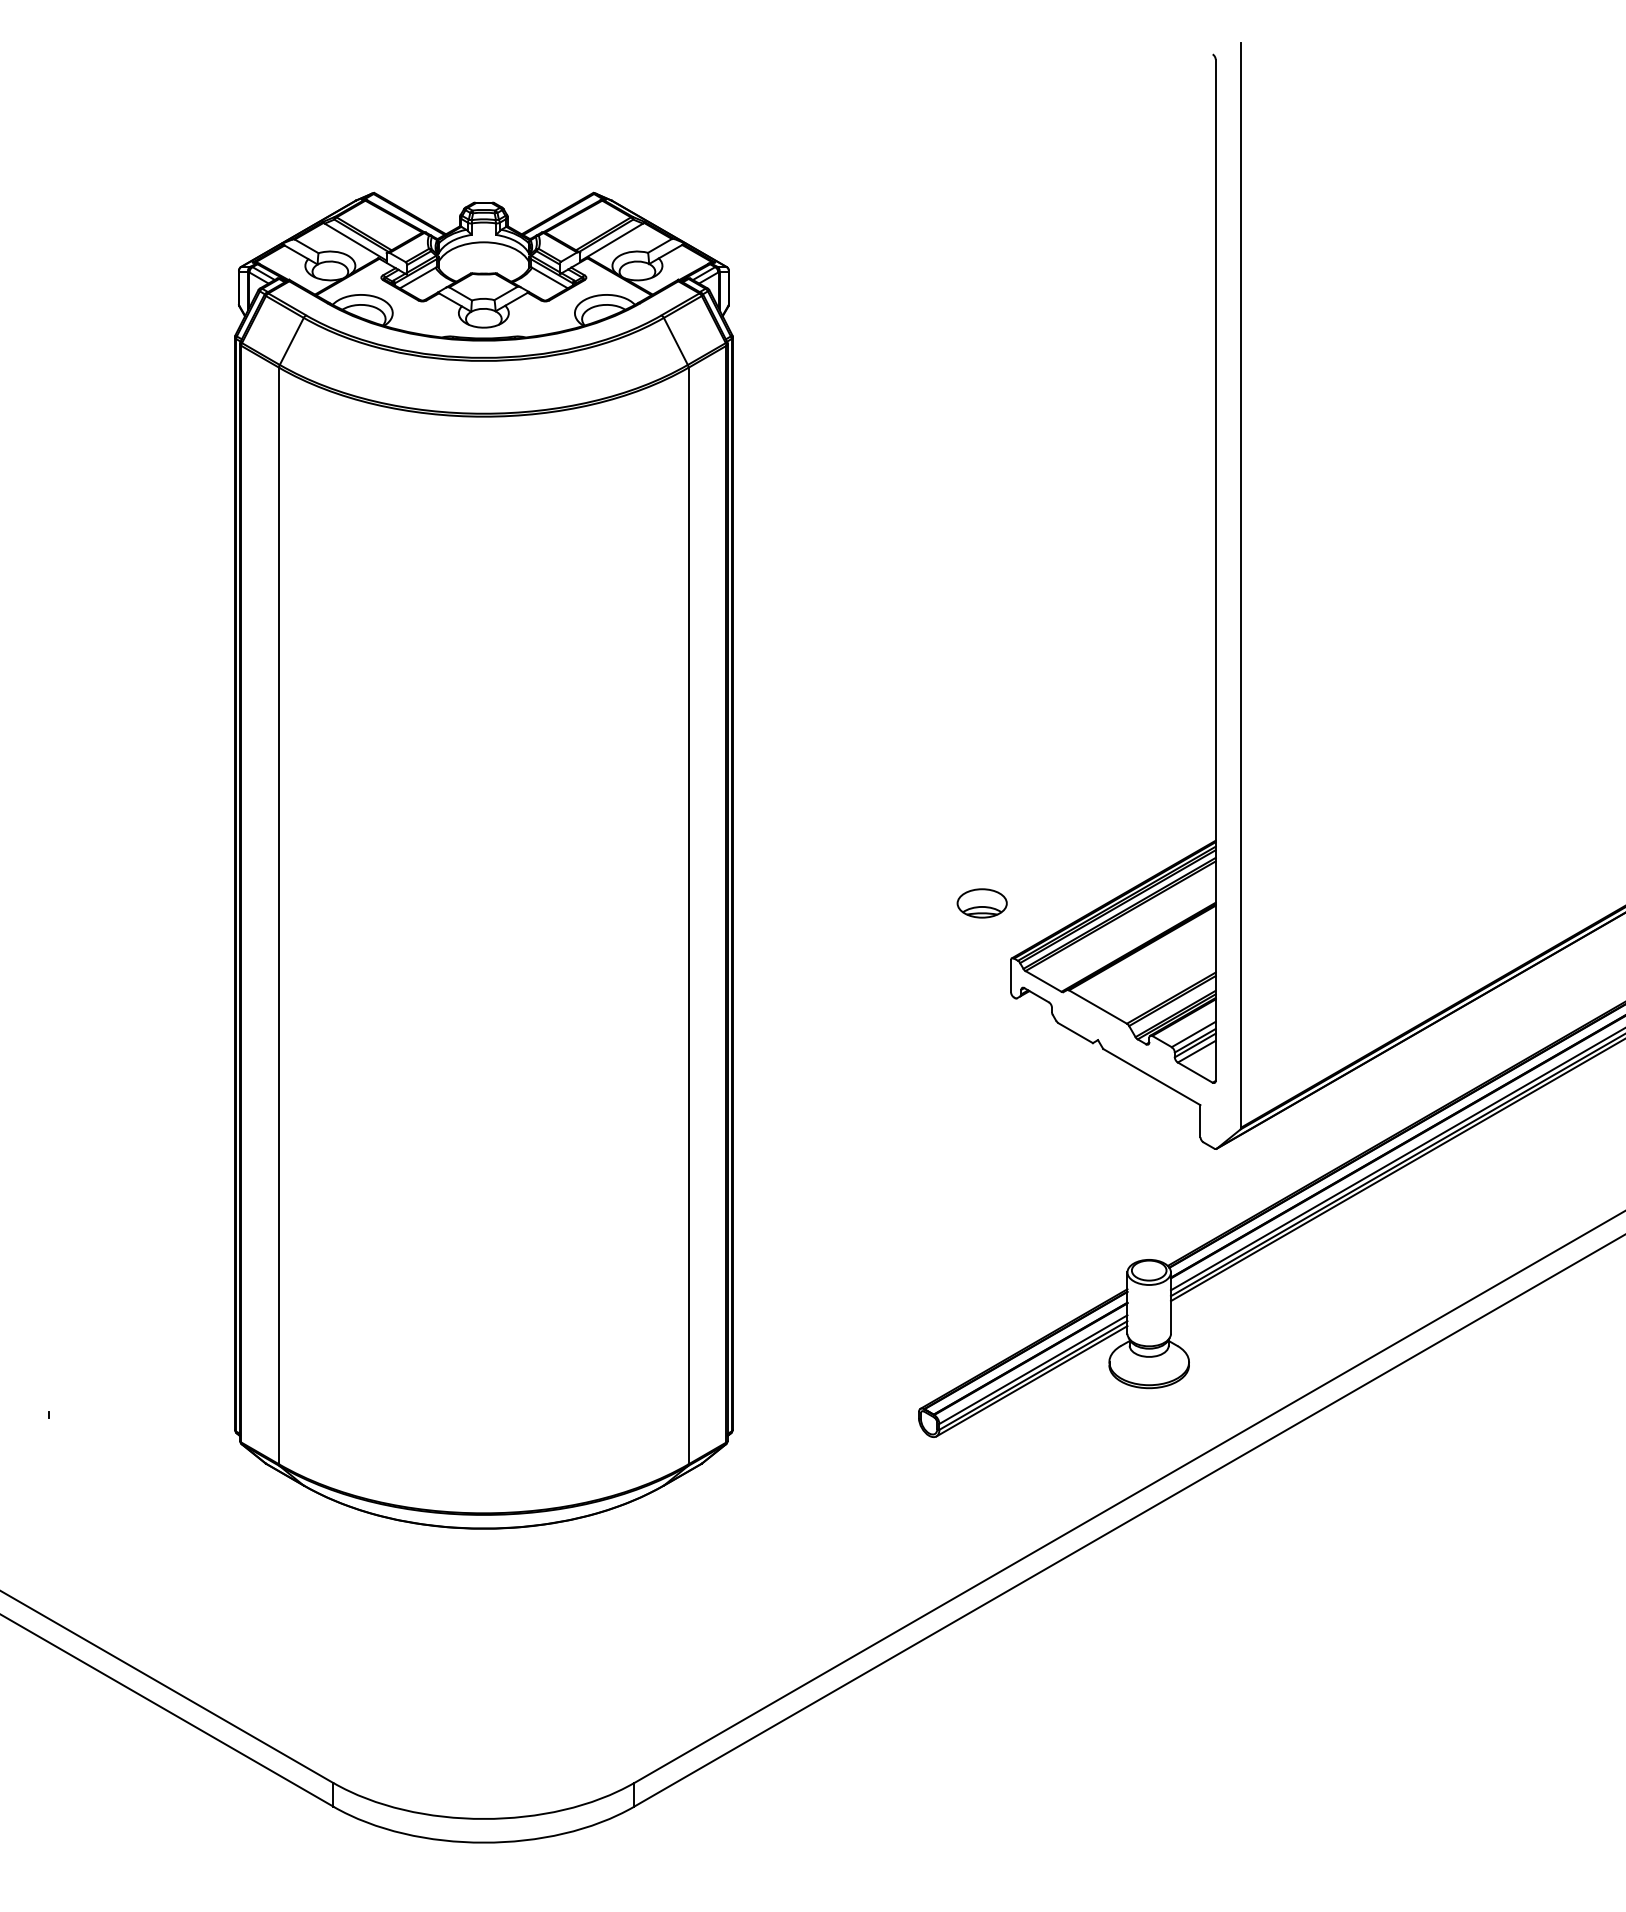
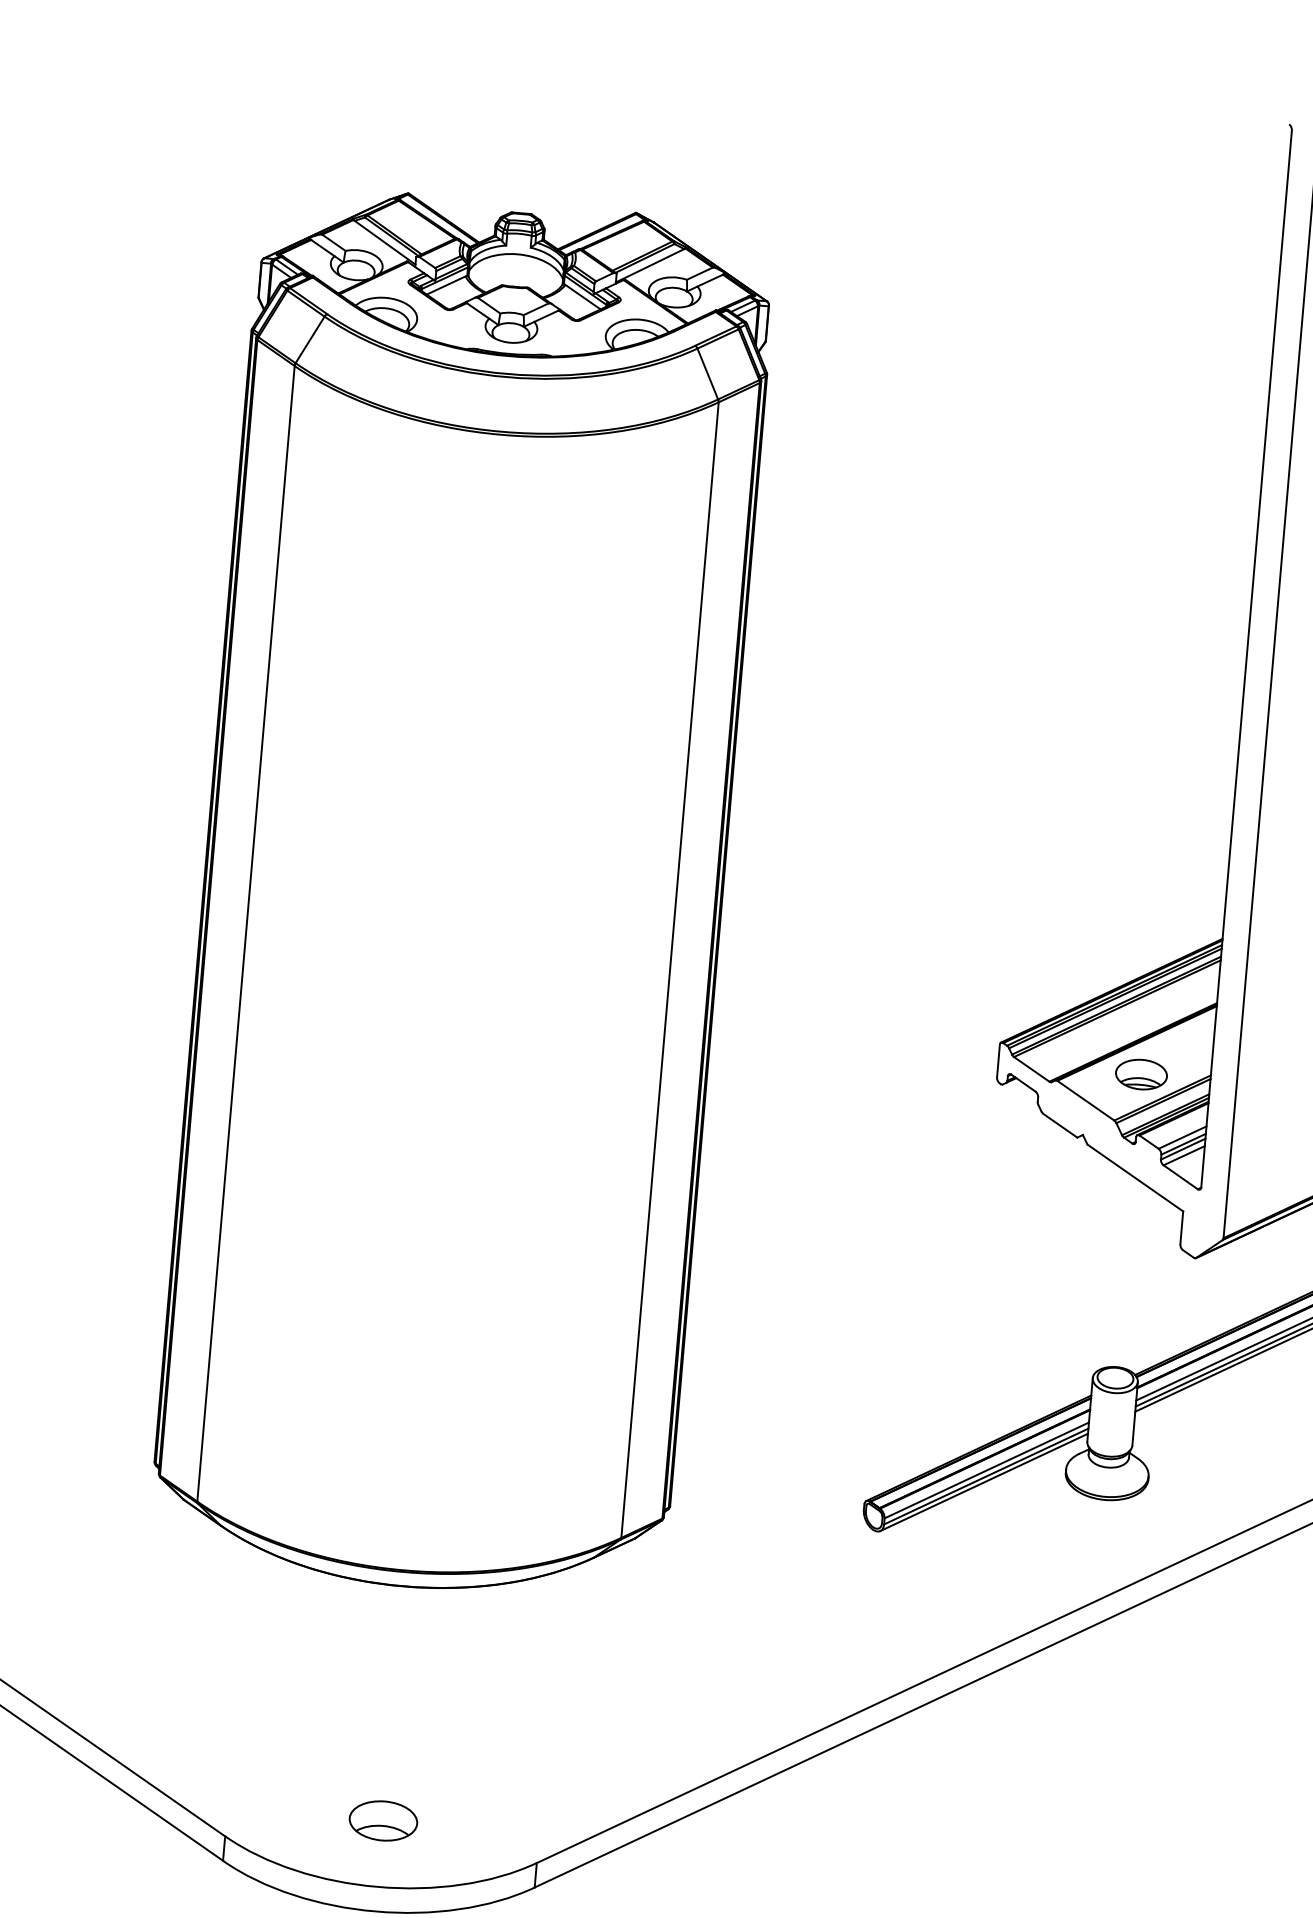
part: (981, 903) -> (1140, 1074), moved
part: (483, 1754) -> (383, 1820), added

